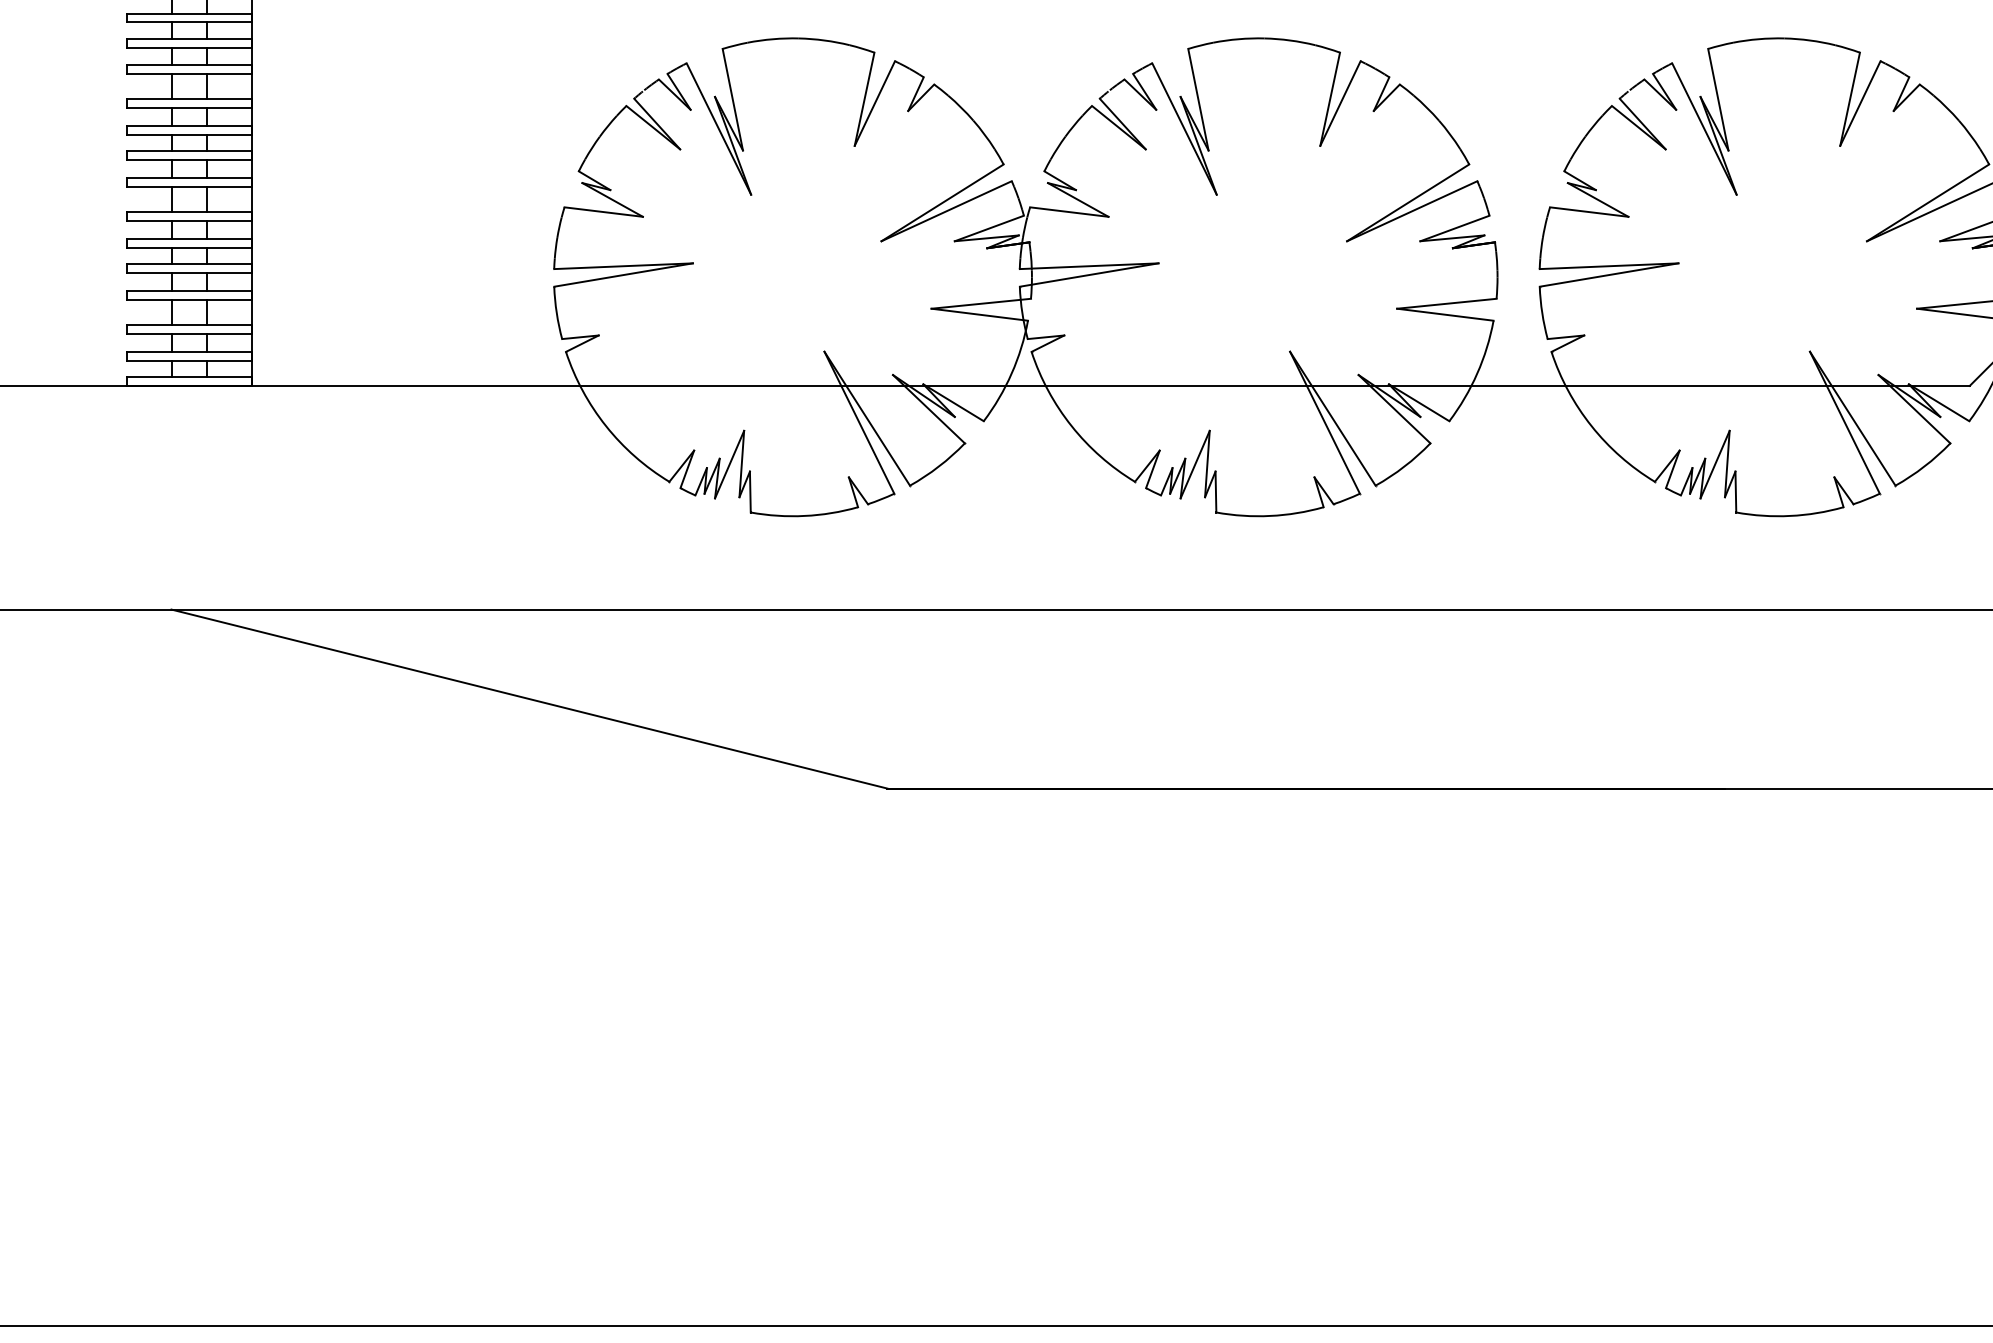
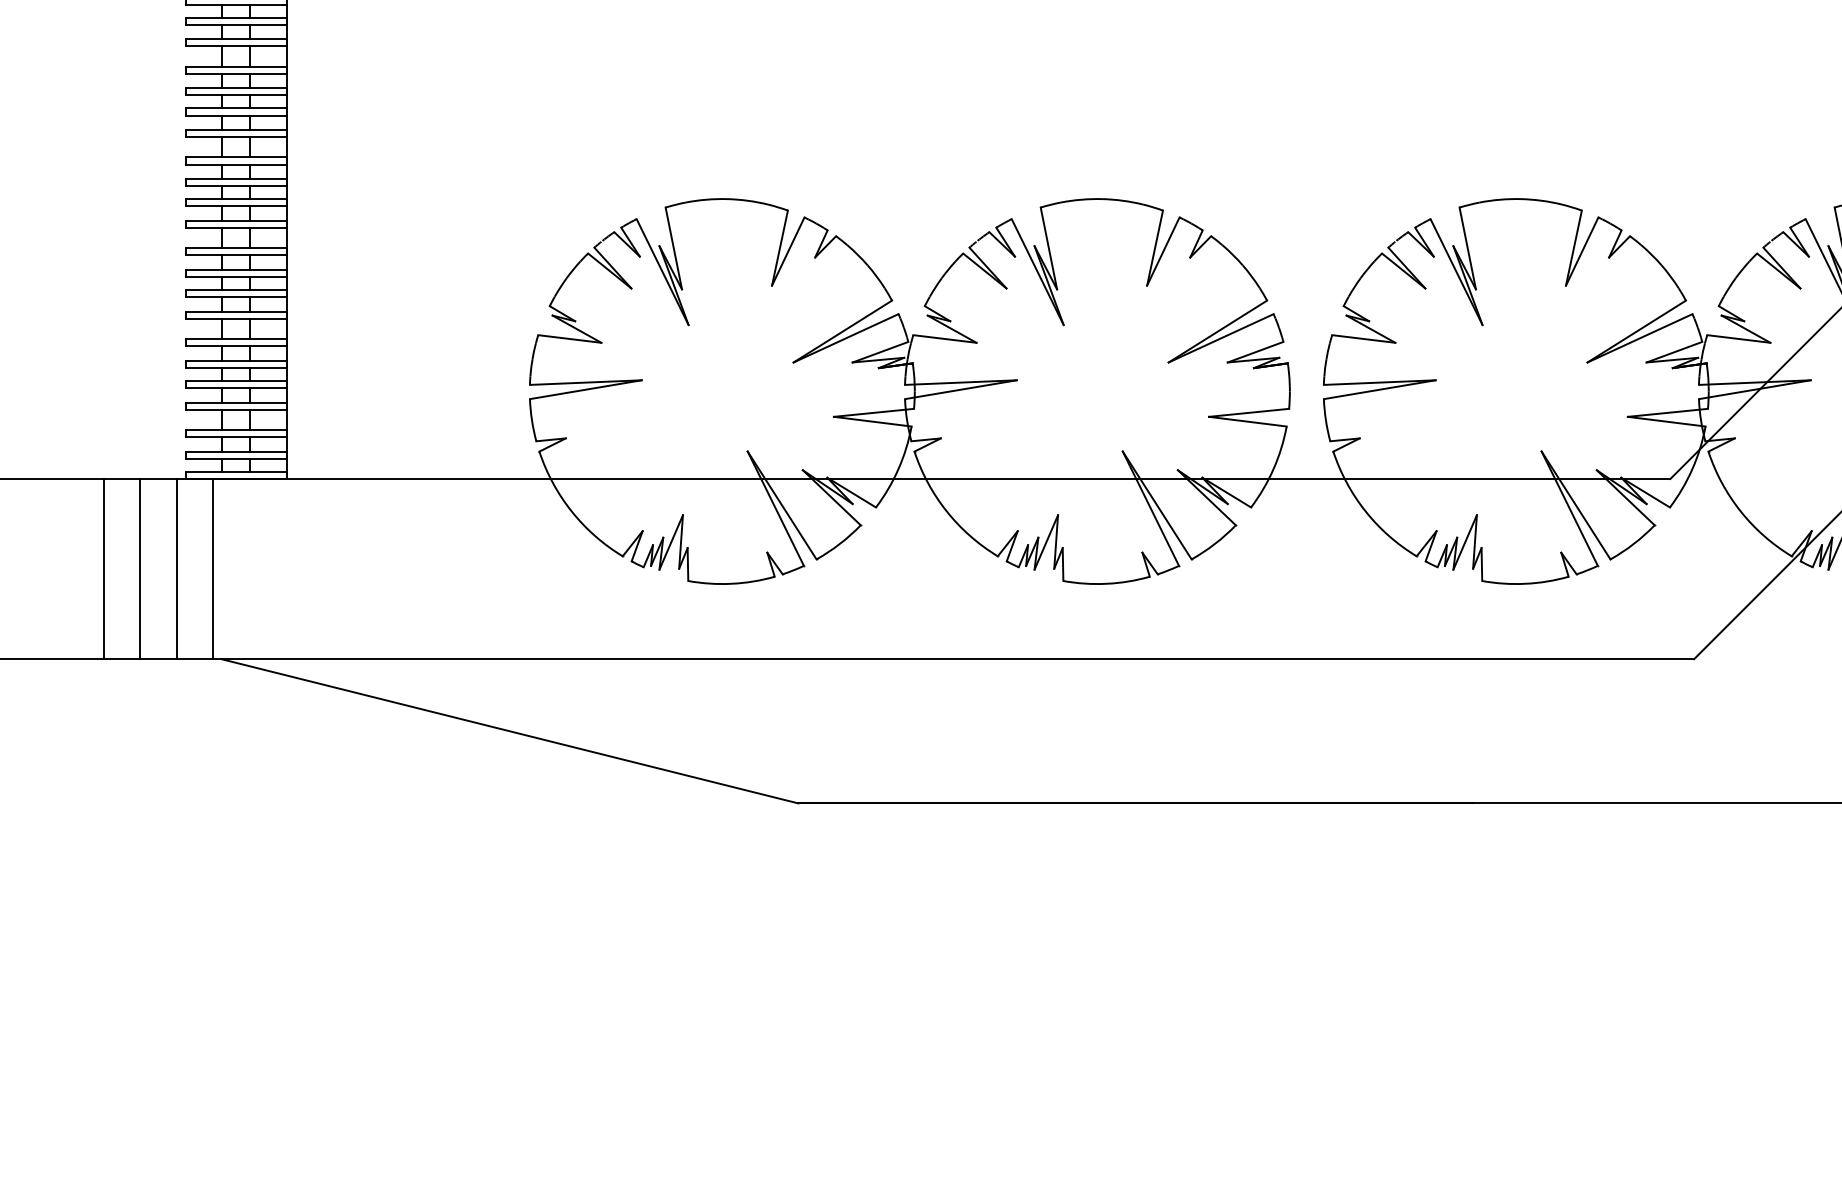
line: (26, 496) -> (104, 568), added
line: (70, 496) -> (140, 568), added
line: (115, 496) -> (176, 568), added
line: (160, 496) -> (212, 568), added

